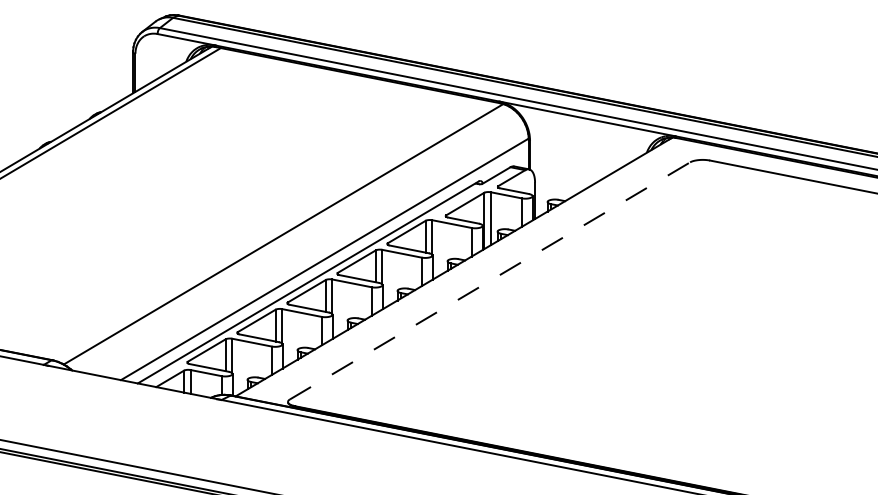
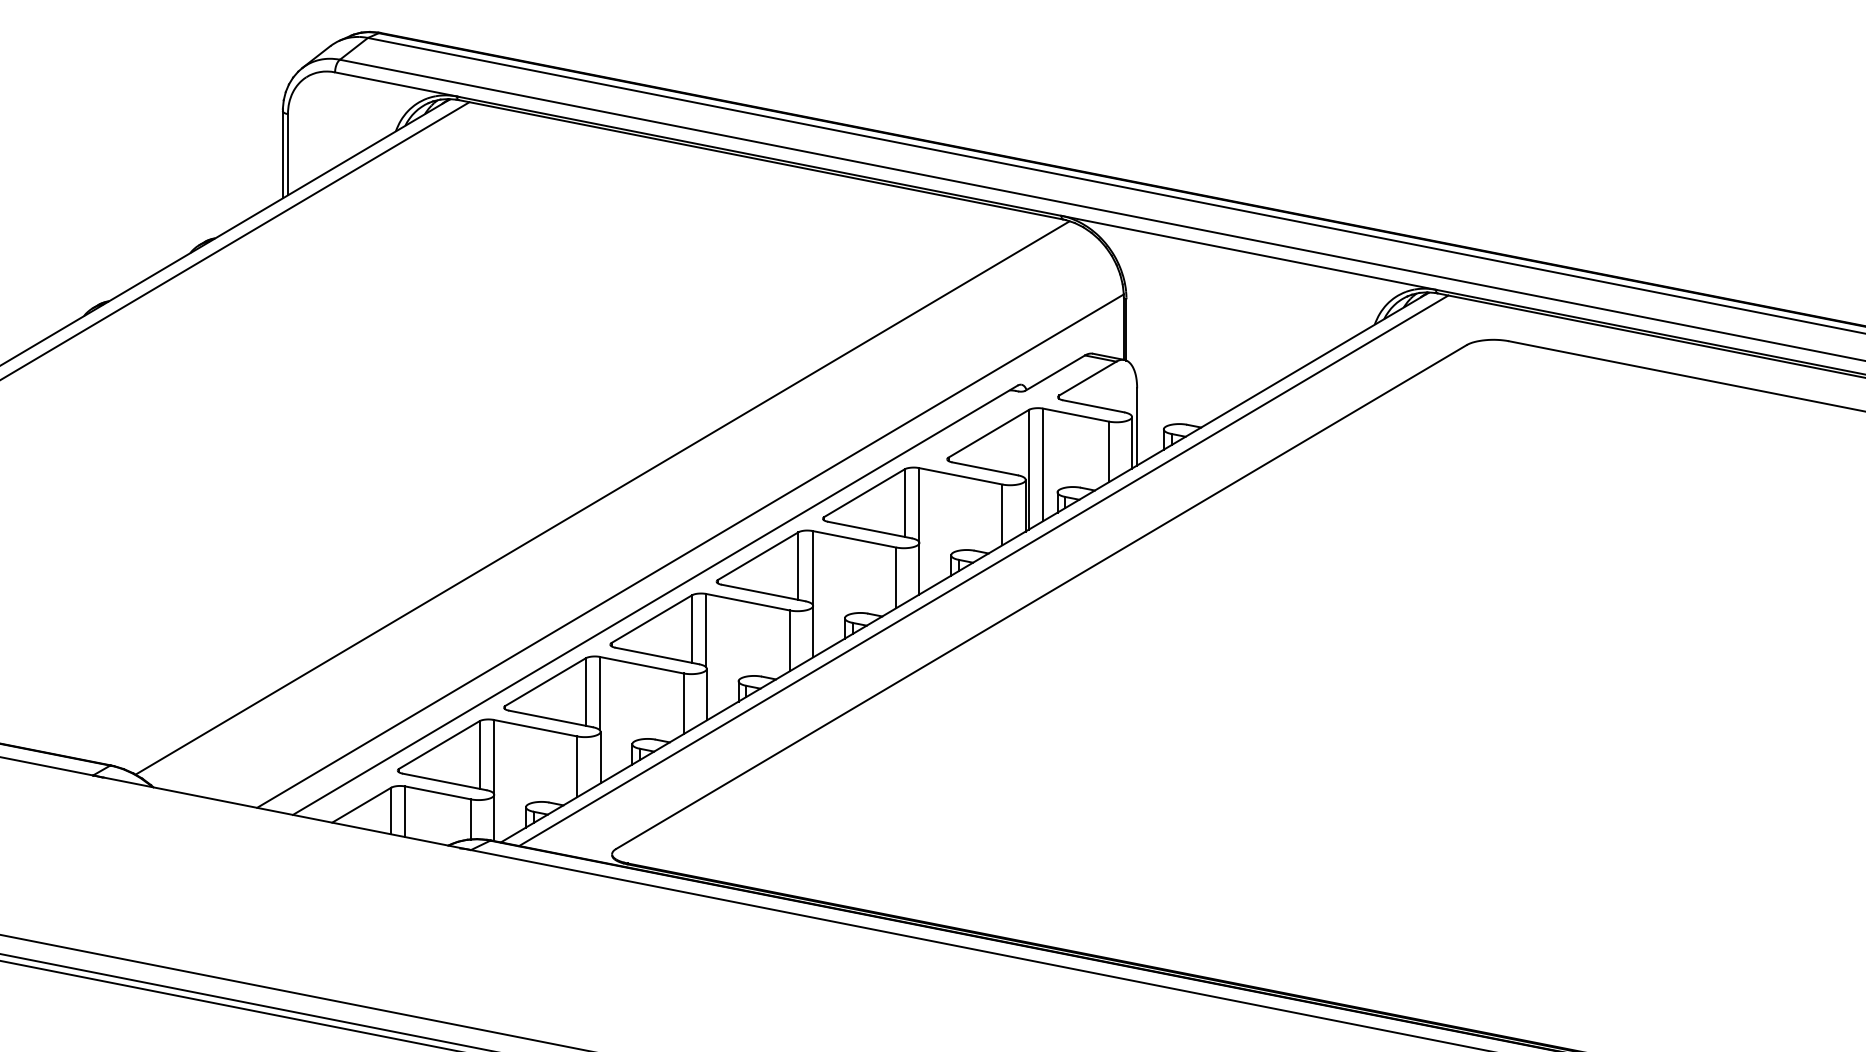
line: (462, 268) -> (982, 570), added
line: (490, 280) -> (1042, 596), dashed -> solid

